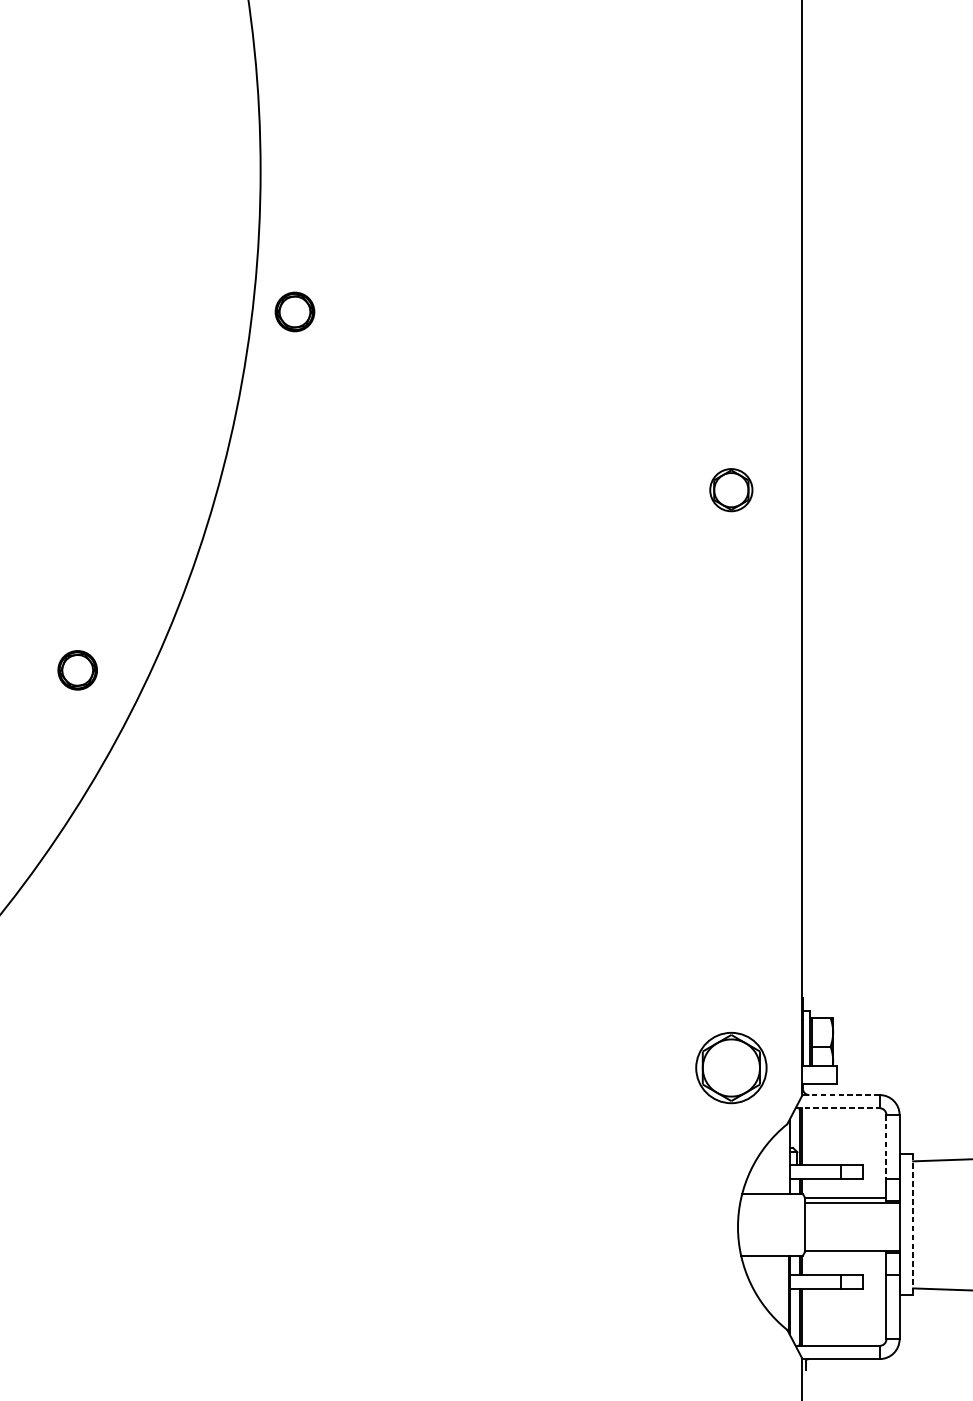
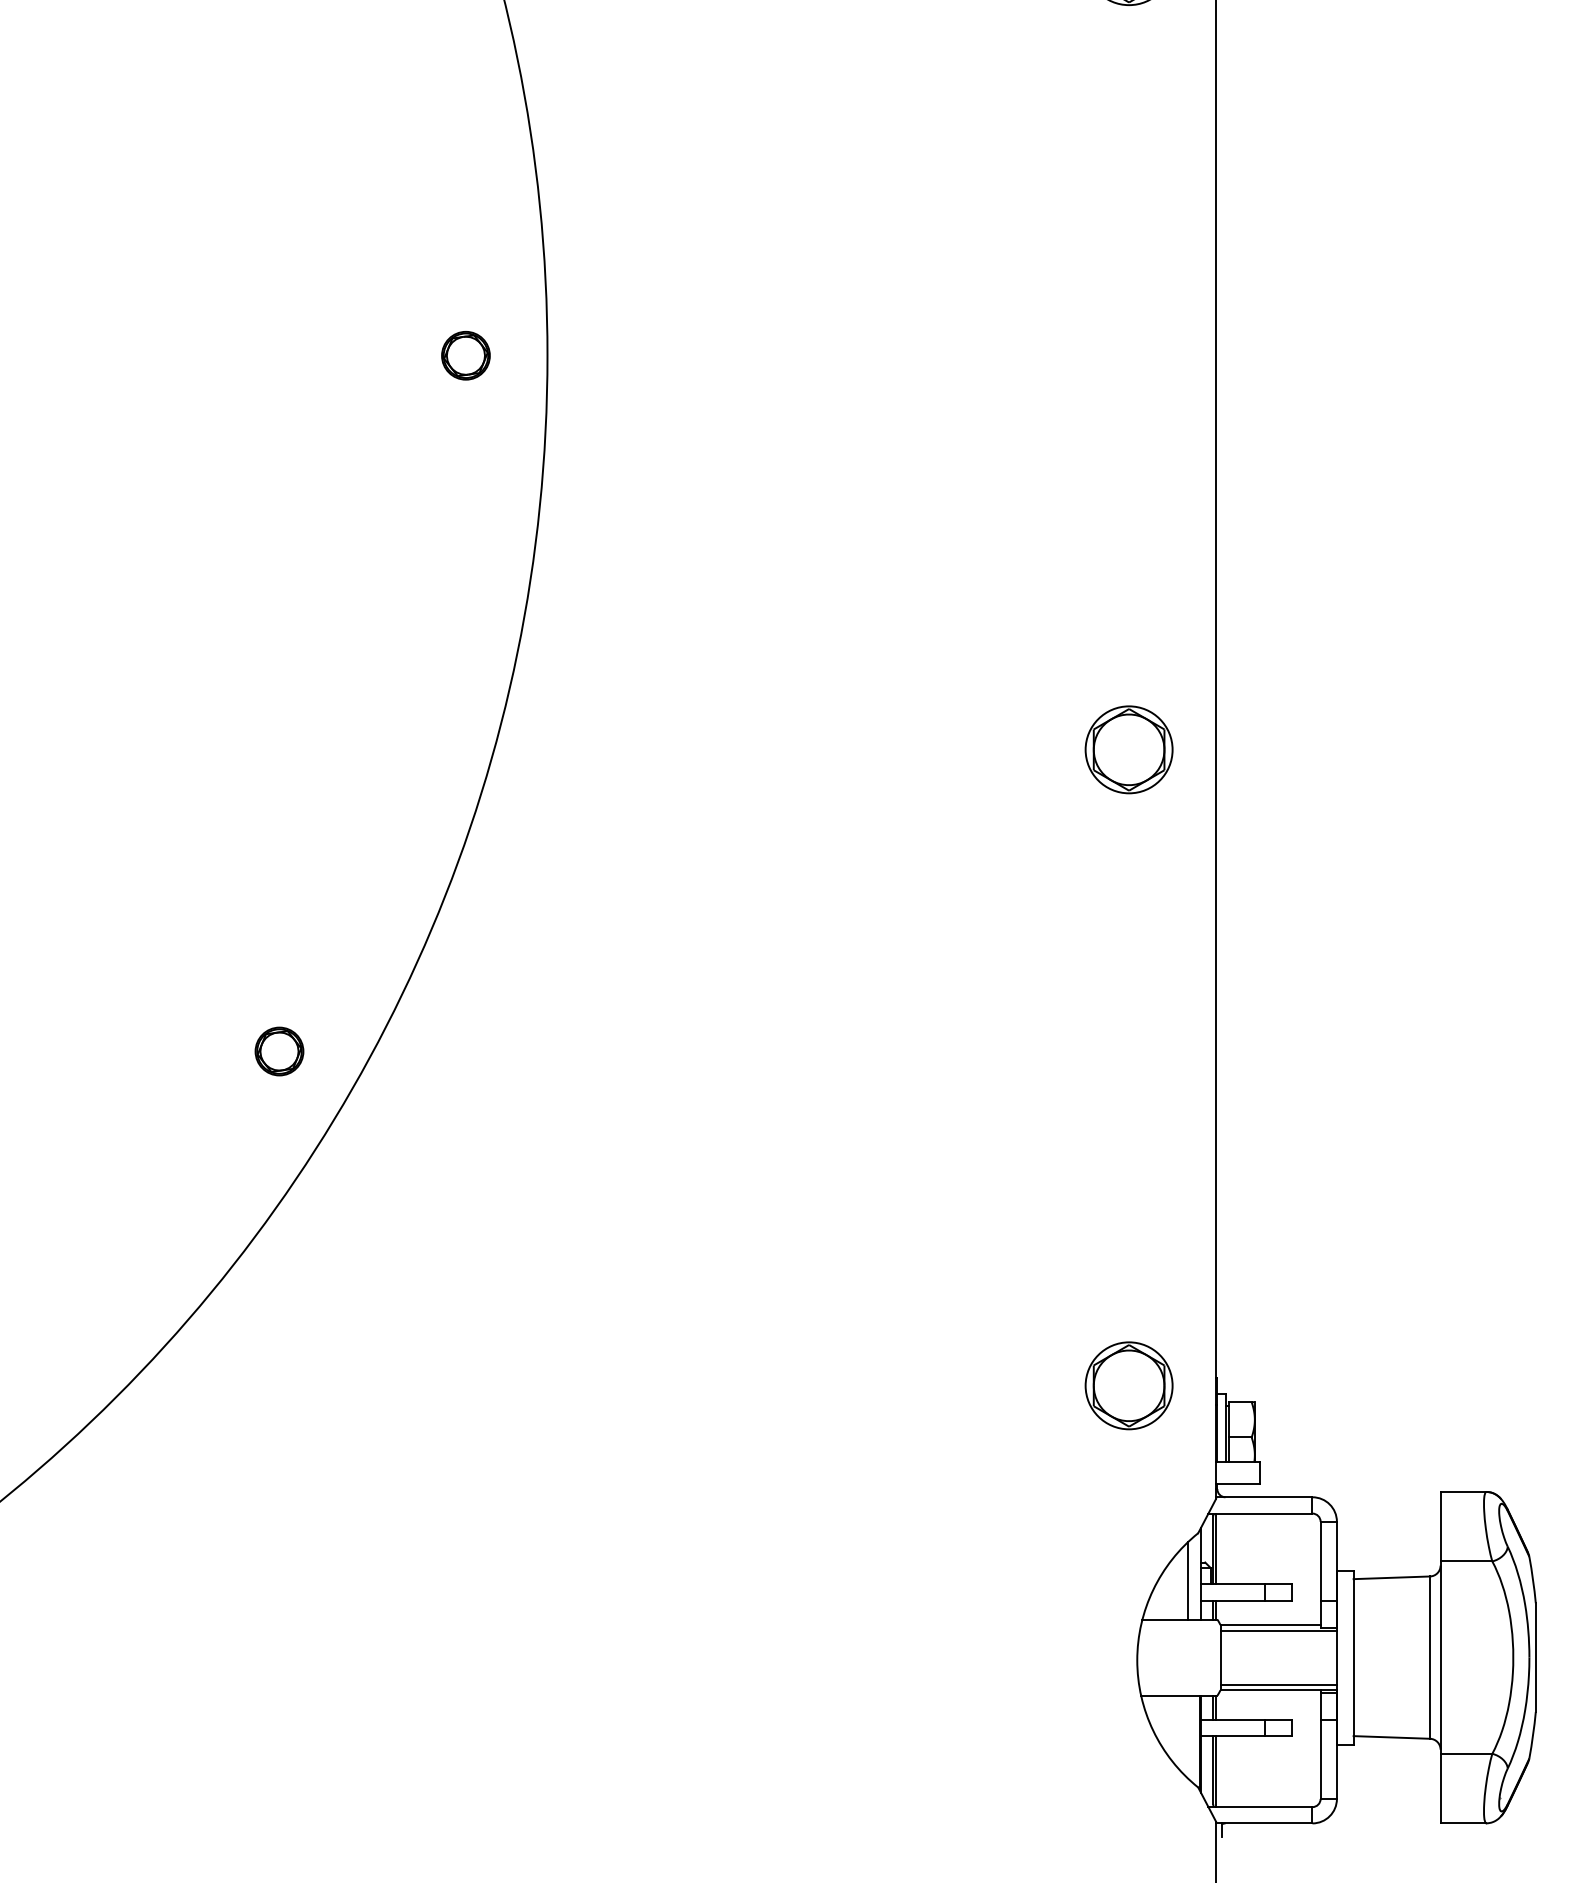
part: (294, 311) -> (465, 355), moved
part: (730, 489) -> (1128, 749), size x1.67
part: (77, 670) -> (279, 1051), moved
part: (730, 1067) -> (1128, 1385), moved
line: (840, 1095) -> (1263, 1497), dashed -> solid
line: (837, 1108) -> (1260, 1513), dashed -> solid
line: (886, 1147) -> (1320, 1561), dashed -> solid
line: (779, 1162) -> (1188, 1580), added
line: (913, 1224) -> (1353, 1657), dashed -> solid
line: (852, 1246) -> (1278, 1684), added

